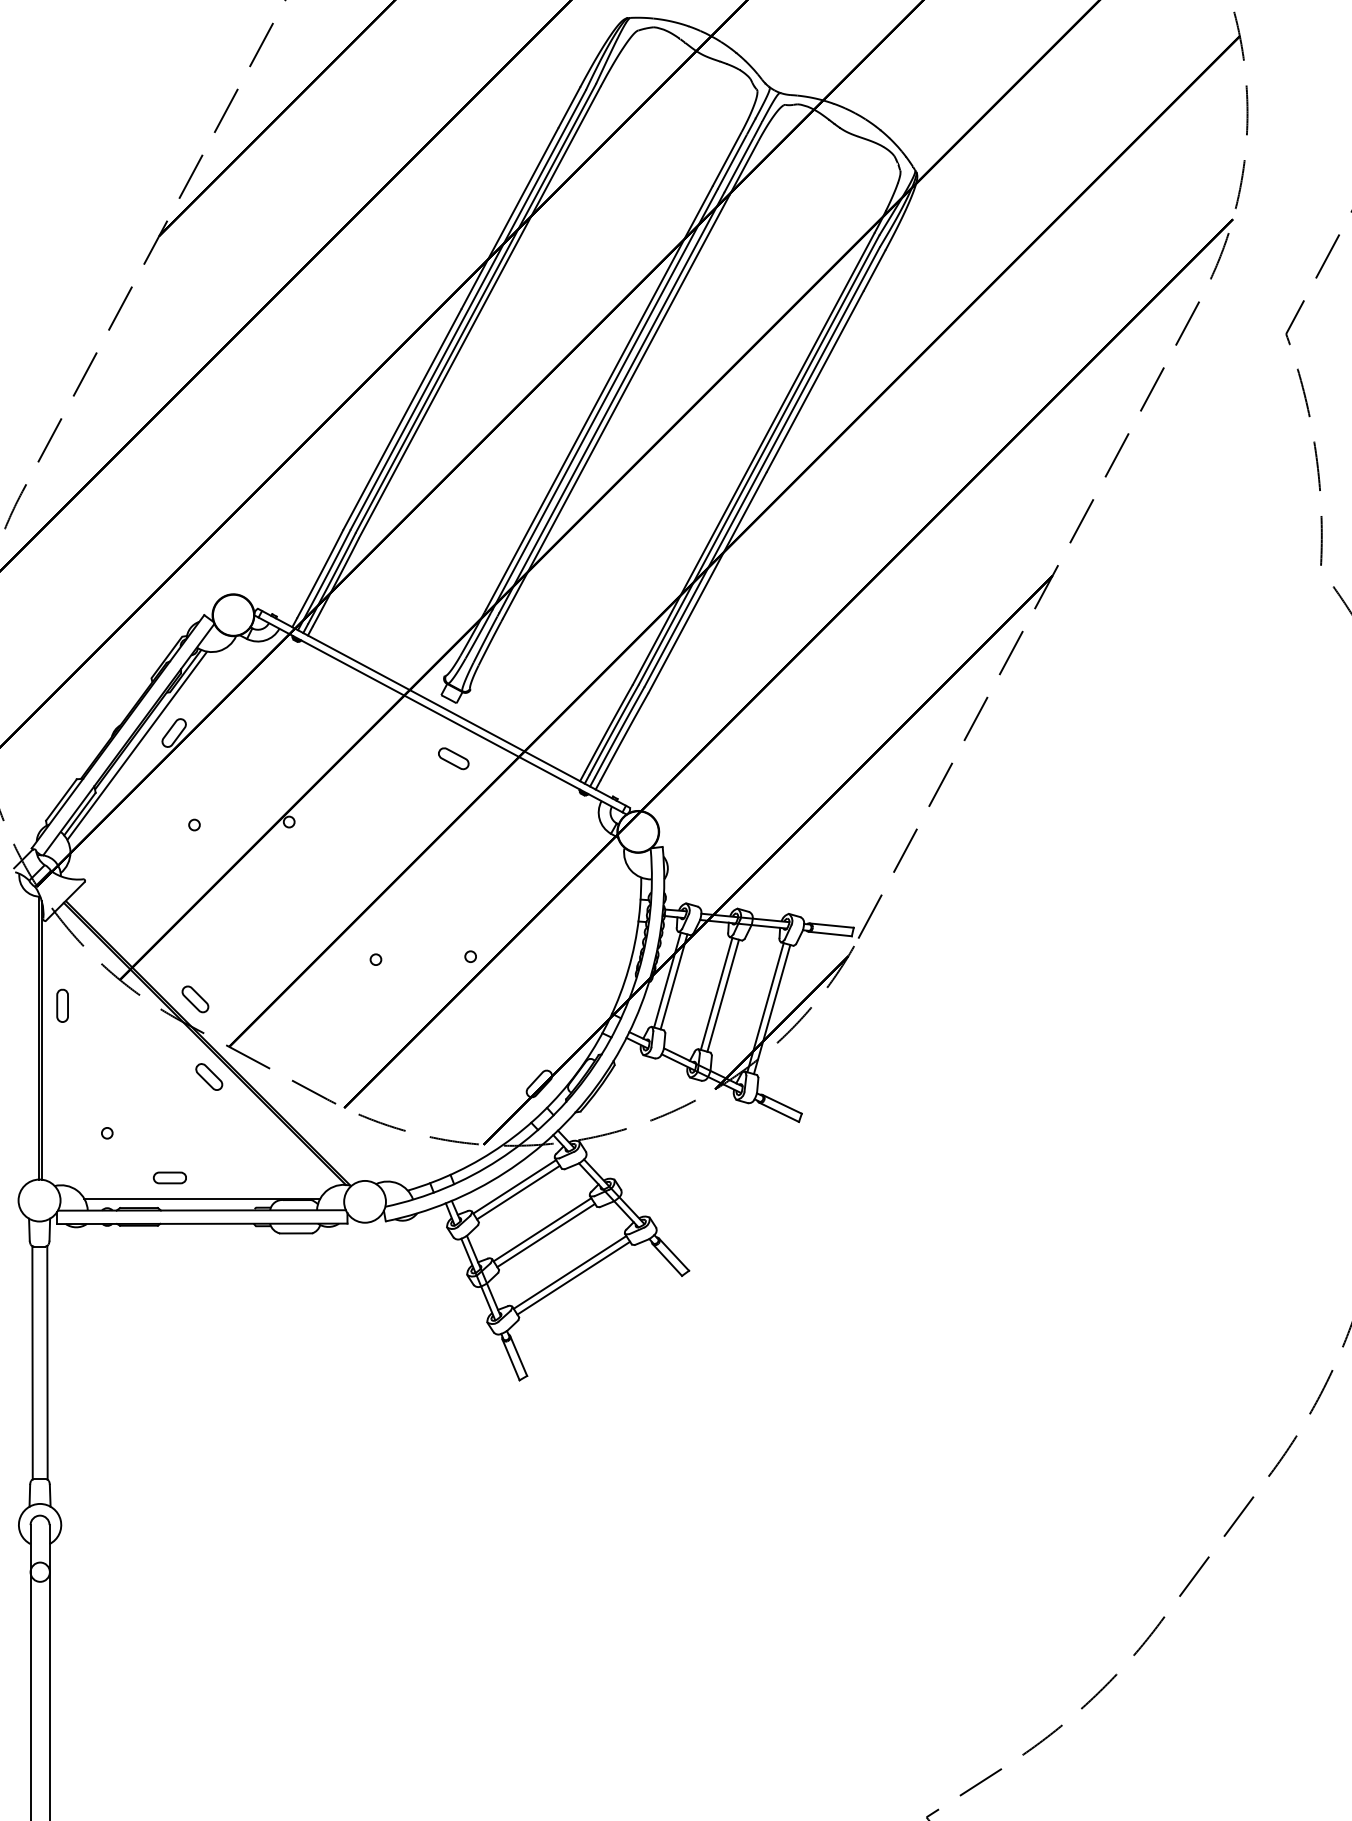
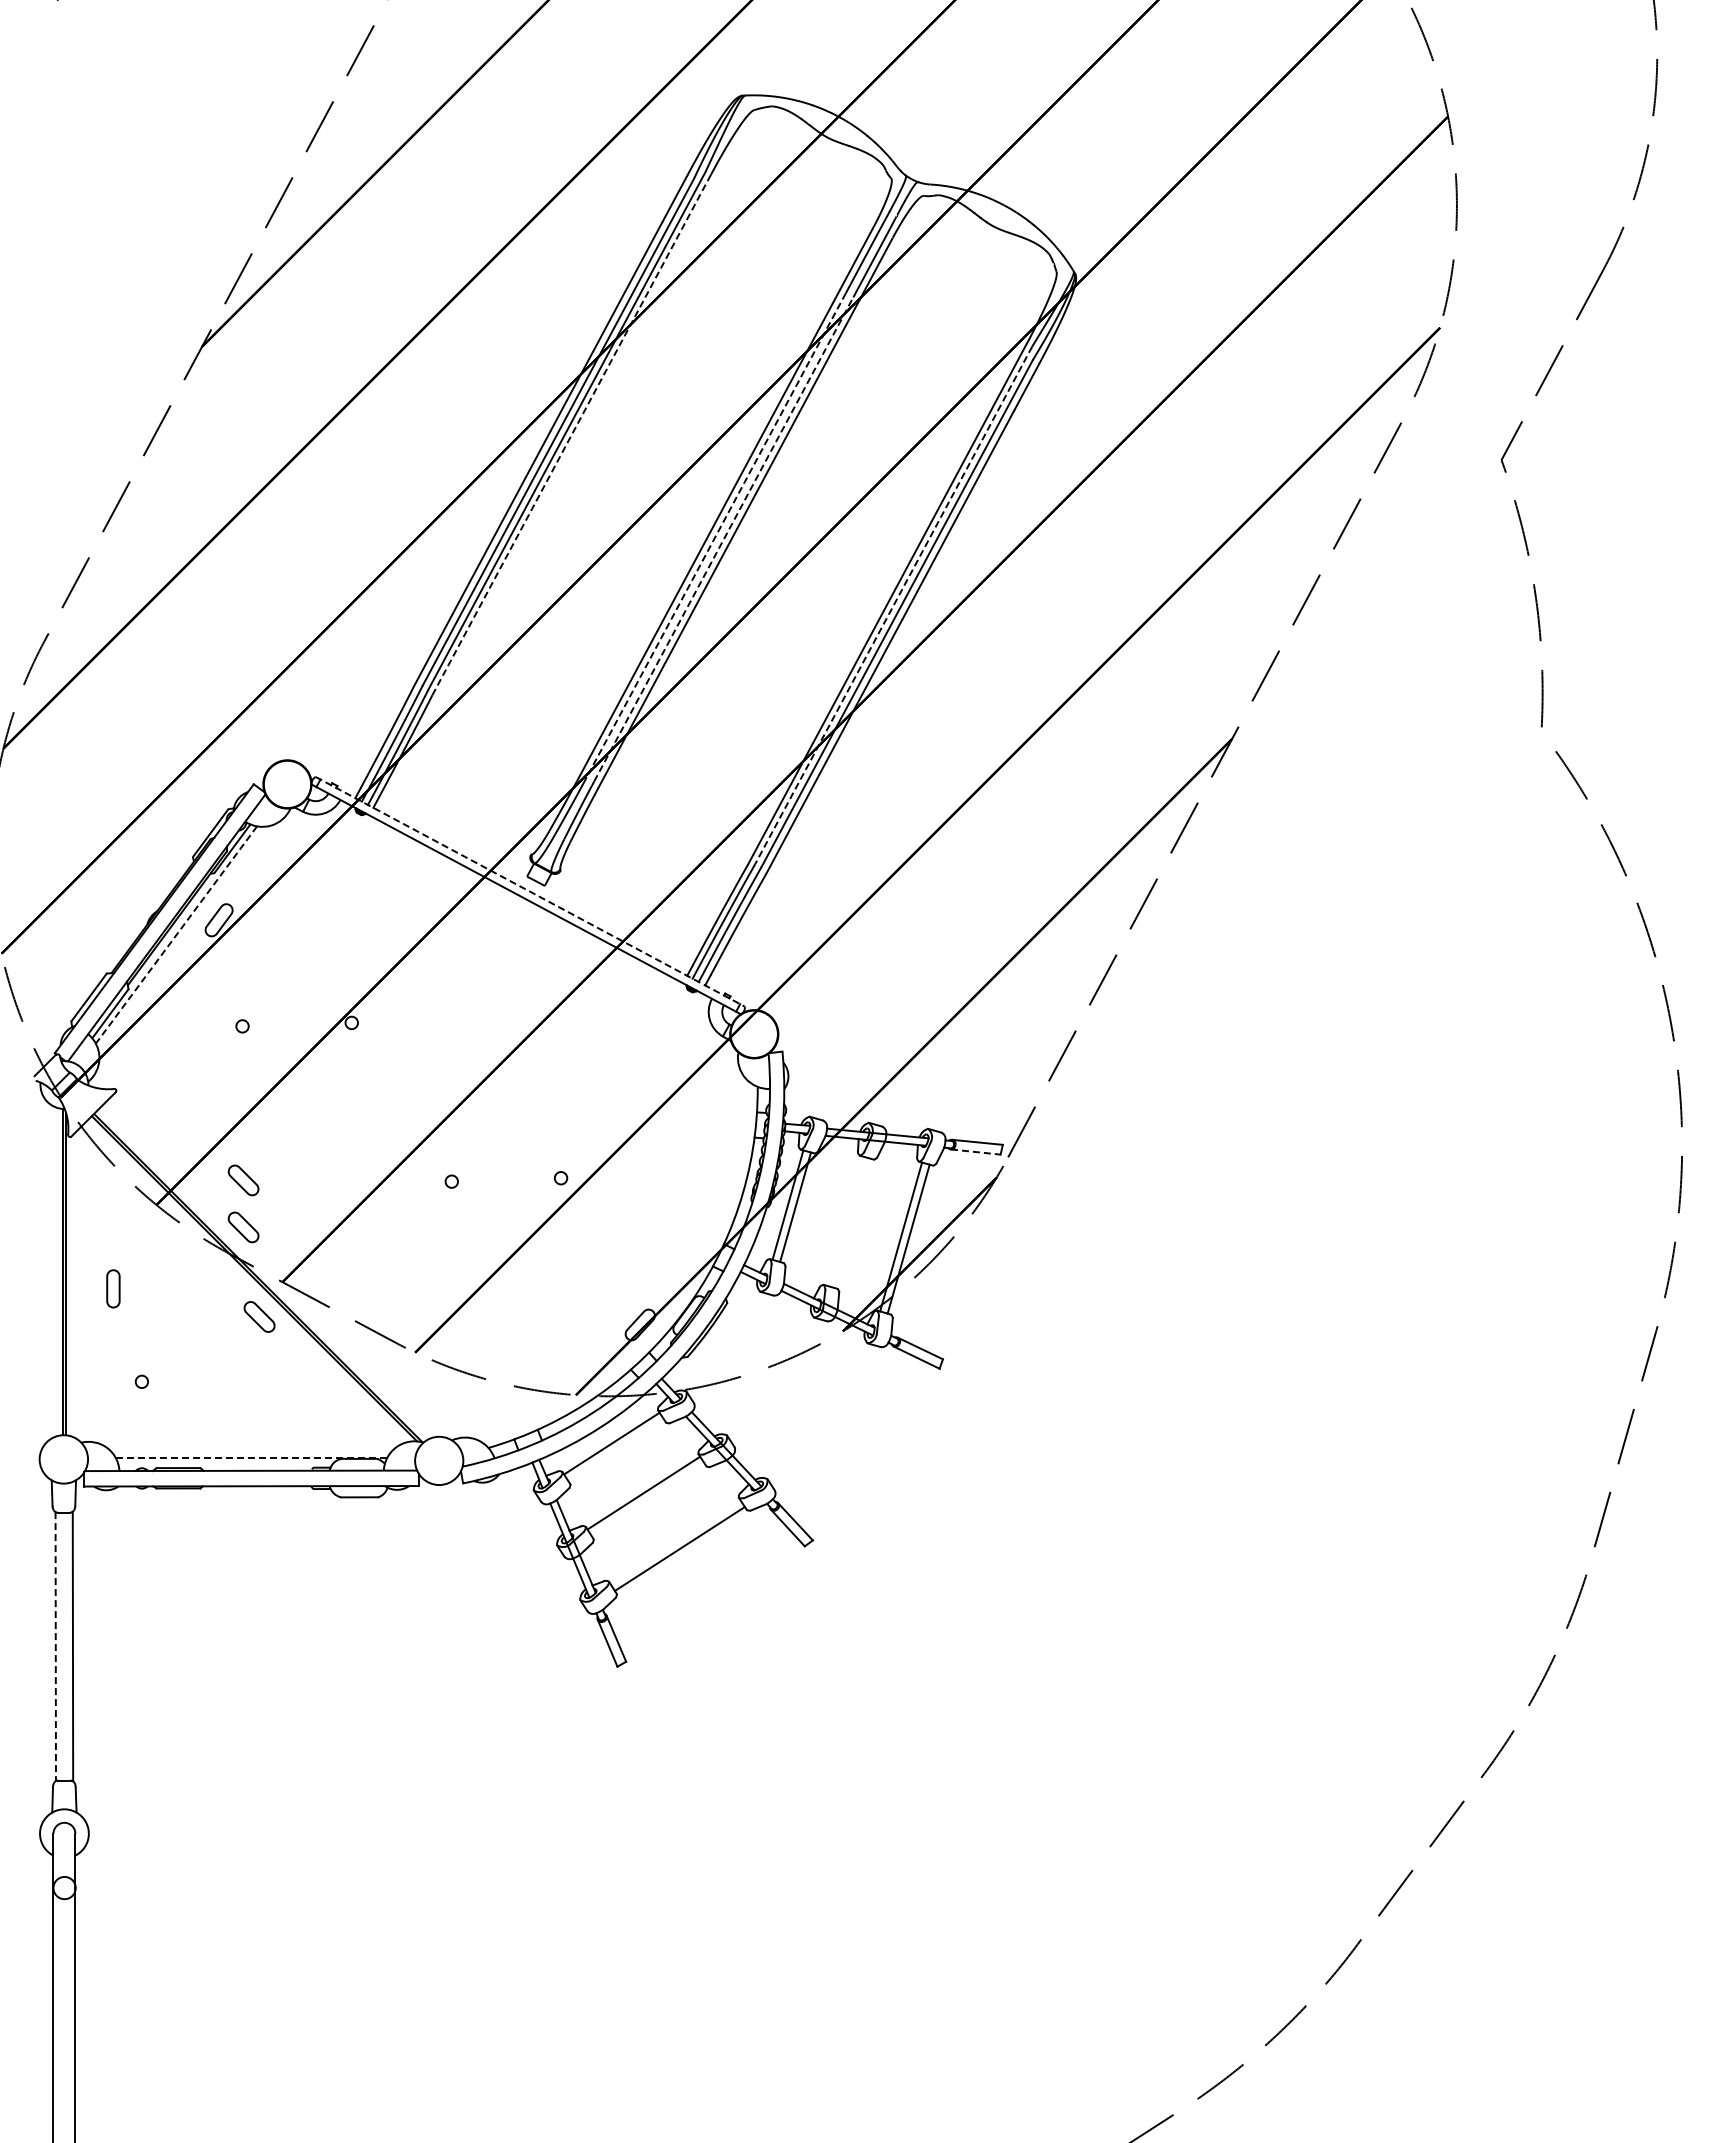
line: (479, 312) -> (571, 435), solid -> dashed
line: (605, 399) -> (716, 535), solid -> dashed
line: (611, 402) -> (723, 539), solid -> dashed
line: (758, 460) -> (893, 605), solid -> dashed
line: (444, 708) -> (530, 892), solid -> dashed
line: (137, 746) -> (176, 935), solid -> dashed
part: (453, 758) -> (541, 949), removed
line: (830, 934) -> (975, 1152), solid -> dashed
part: (195, 958) -> (243, 1180), added
line: (716, 993) -> (844, 1220), removed
line: (723, 995) -> (852, 1222), removed
part: (62, 1005) -> (113, 1288), moved
part: (169, 1178) -> (213, 1433), removed
line: (517, 1192) -> (615, 1450), removed
line: (202, 1198) -> (251, 1457), solid -> dashed
line: (545, 1235) -> (647, 1499), removed
line: (569, 1272) -> (675, 1542), removed
line: (32, 1362) -> (55, 1646), solid -> dashed

